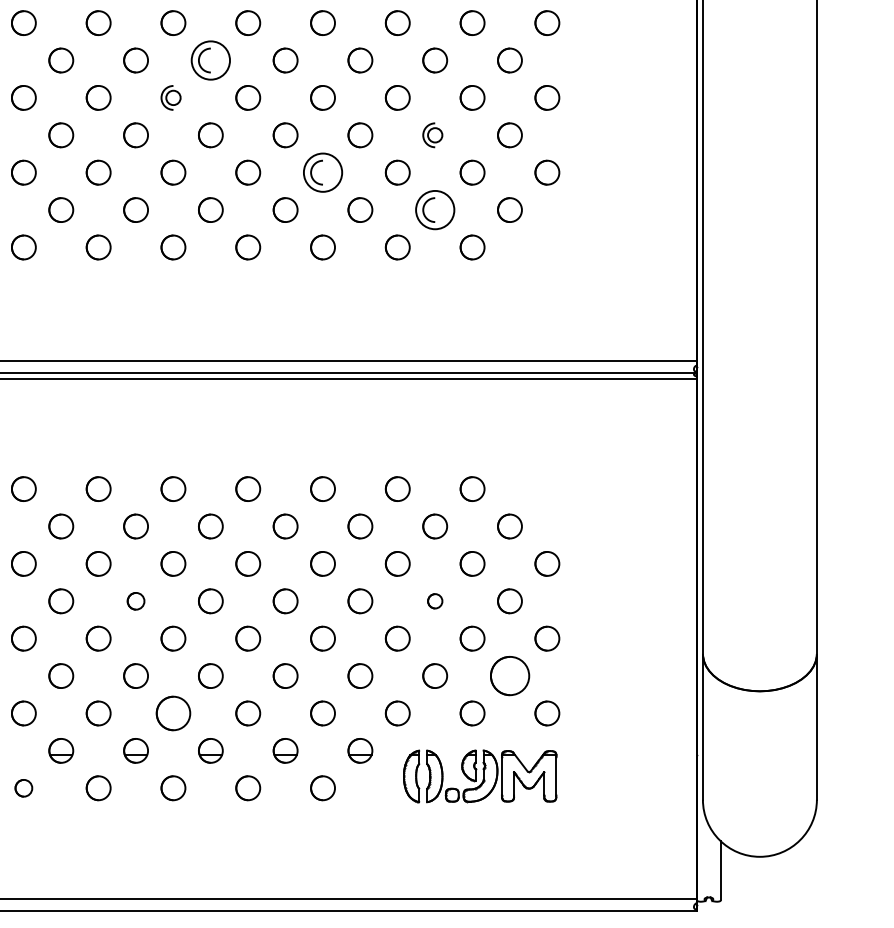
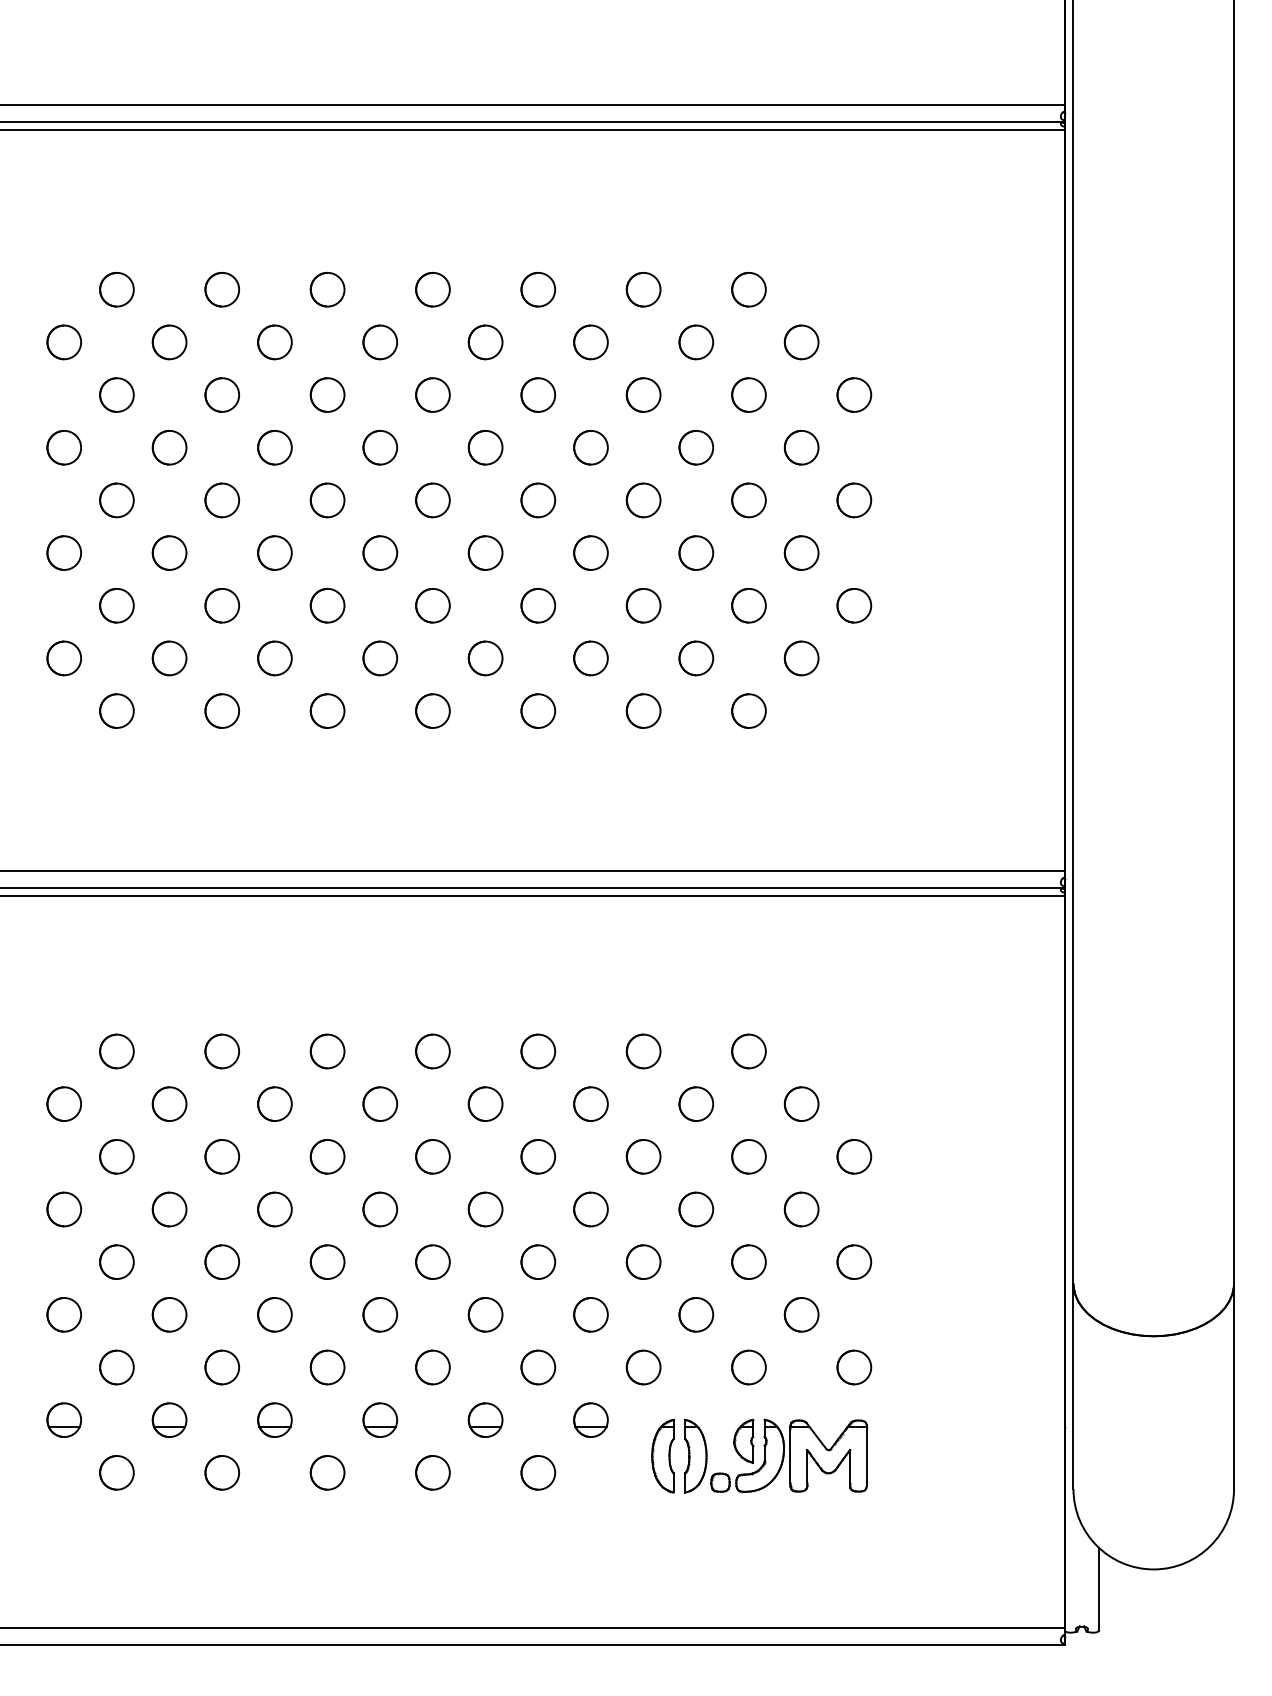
circle: (210, 60) -> (380, 447), size x0.62
circle: (173, 97) -> (327, 500), size x1.67
circle: (435, 134) -> (696, 552), size x1.67
circle: (323, 172) -> (538, 605), size x0.62
circle: (435, 210) -> (696, 658), size x0.62
part: (135, 601) -> (274, 1209), size x1.43
part: (435, 601) -> (696, 1209), size x1.67
part: (509, 675) -> (801, 1314), size x0.62
part: (173, 713) -> (327, 1367), size x0.71
circle: (23, 788) -> (116, 1472), size x1.43

